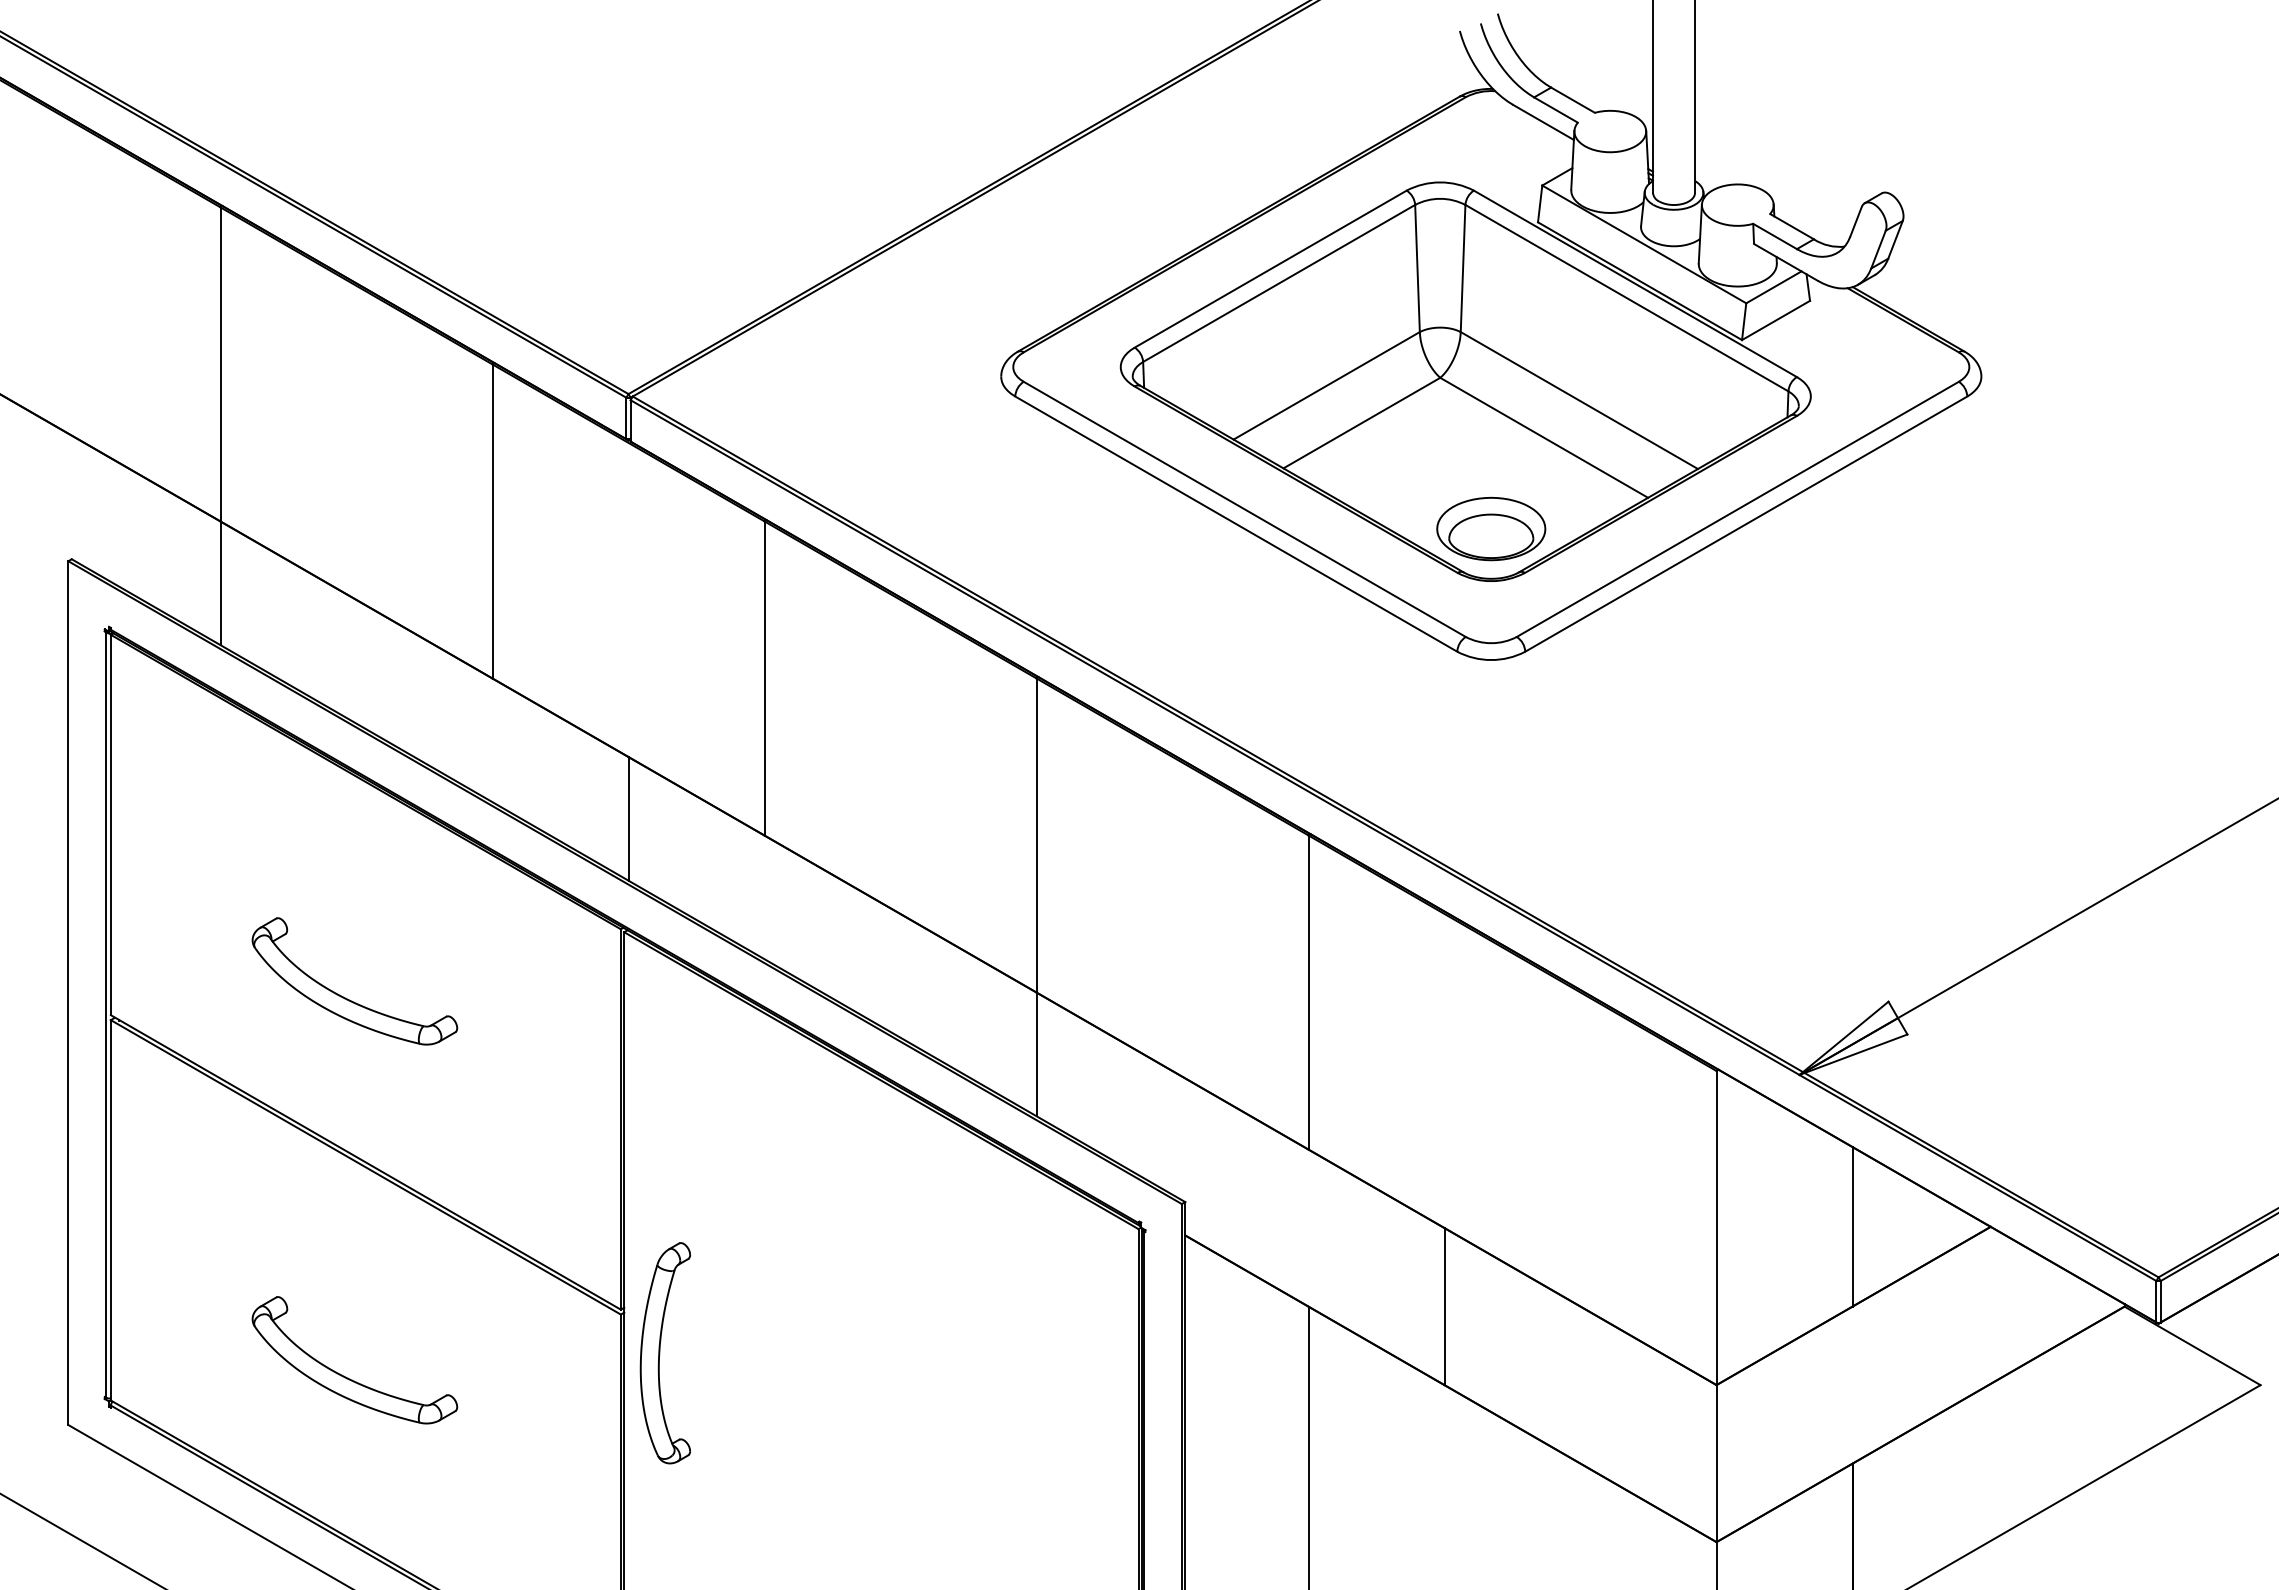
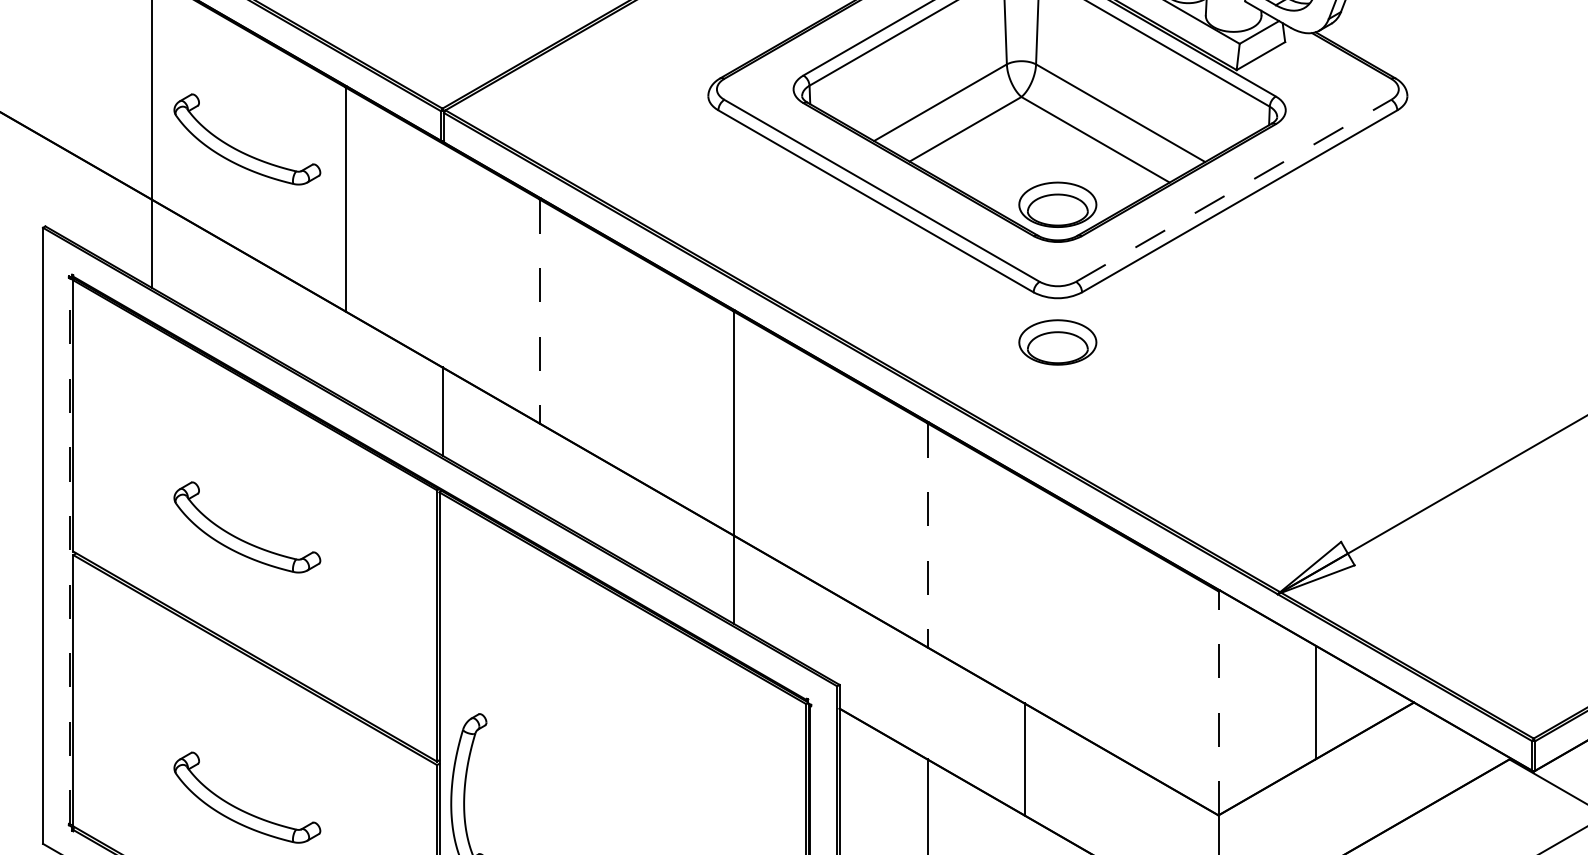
part: (345, 453) -> (240, 150), added
line: (1738, 509) -> (1234, 190), solid -> dashed
line: (764, 678) -> (539, 311), solid -> dashed
part: (1491, 721) -> (1058, 342), added
line: (1308, 993) -> (927, 536), solid -> dashed
line: (106, 1015) -> (70, 551), solid -> dashed
line: (1716, 1227) -> (1218, 702), solid -> dashed

